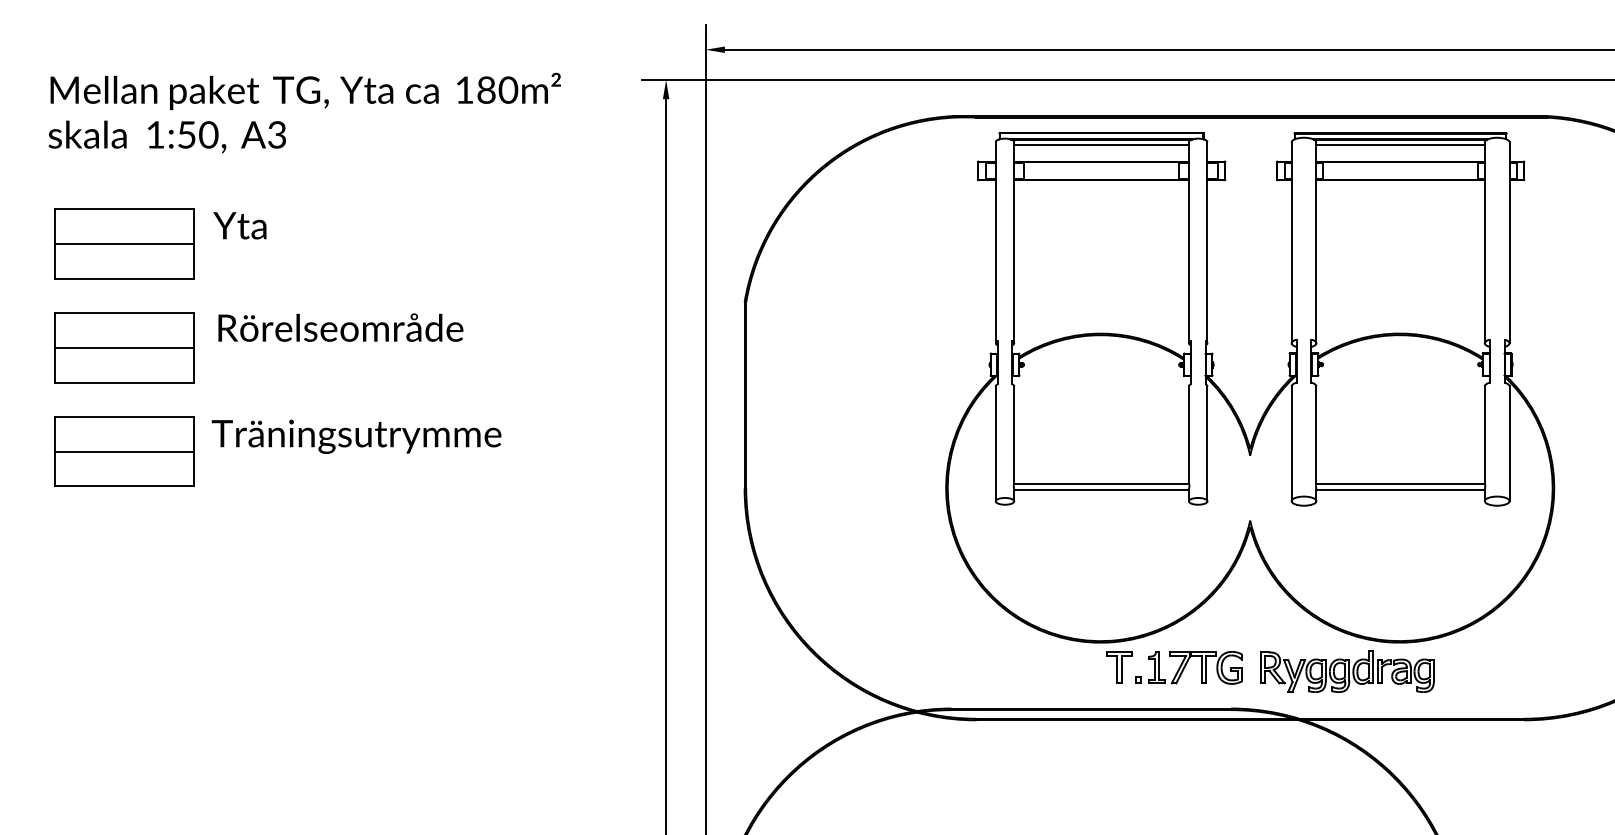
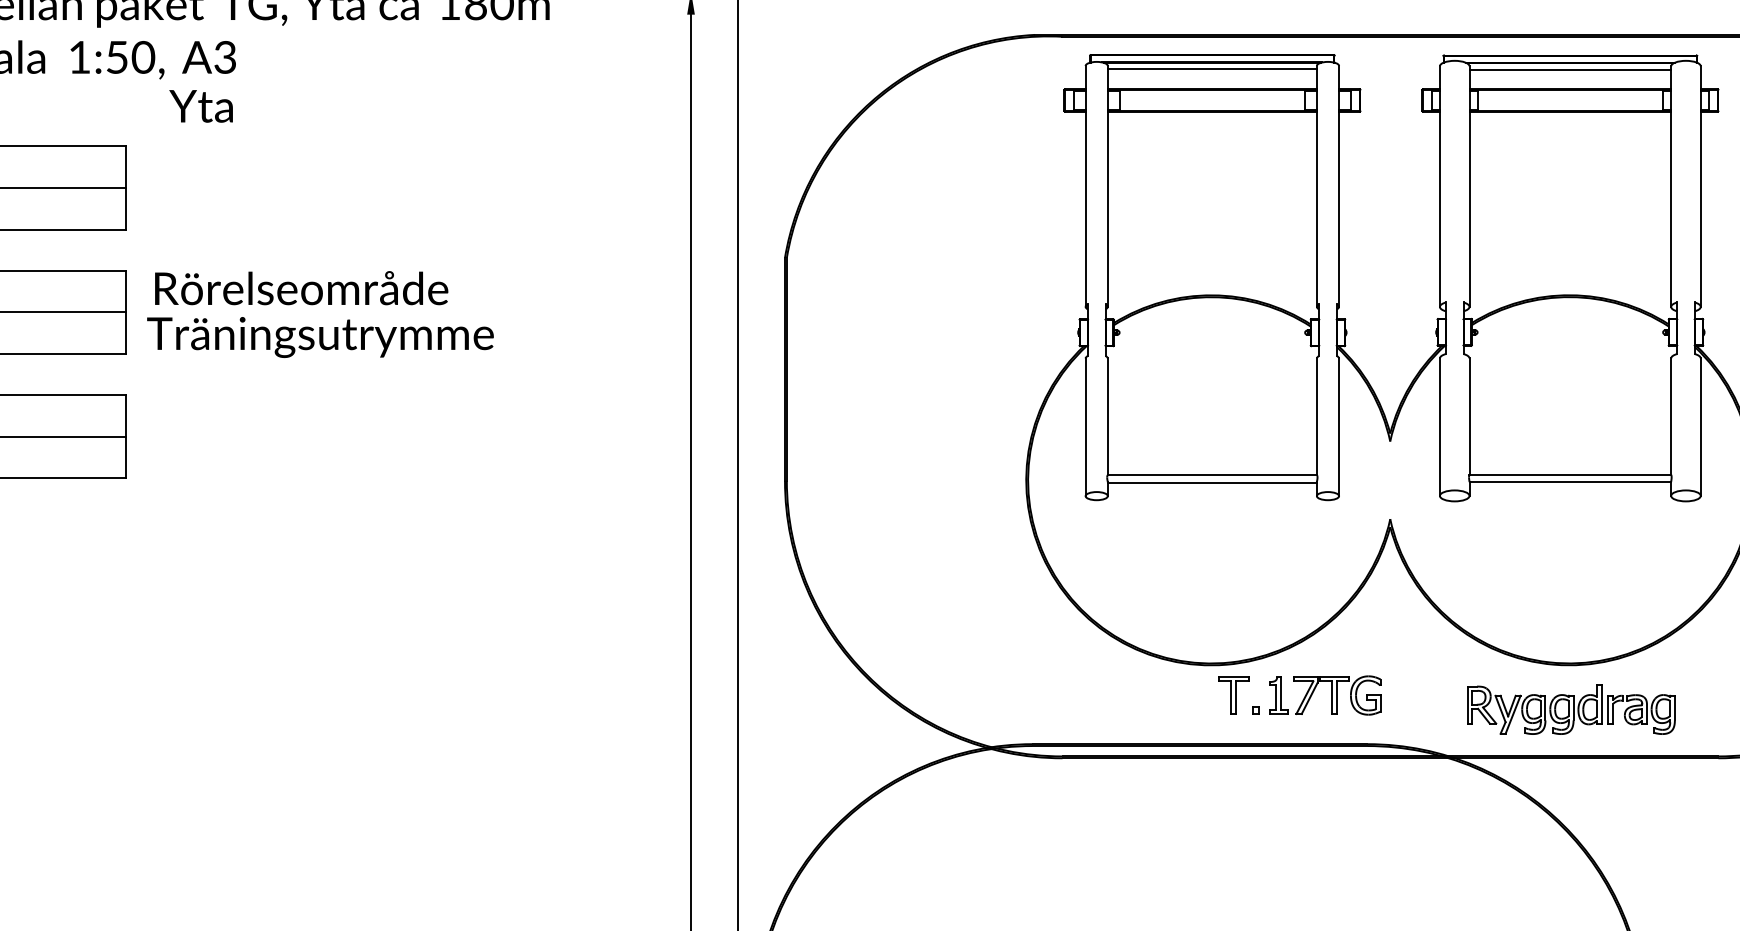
text: (239, 225) -> (200, 106), moved
text: (356, 436) -> (320, 337), moved
part: (1347, 671) -> (1571, 709), moved

